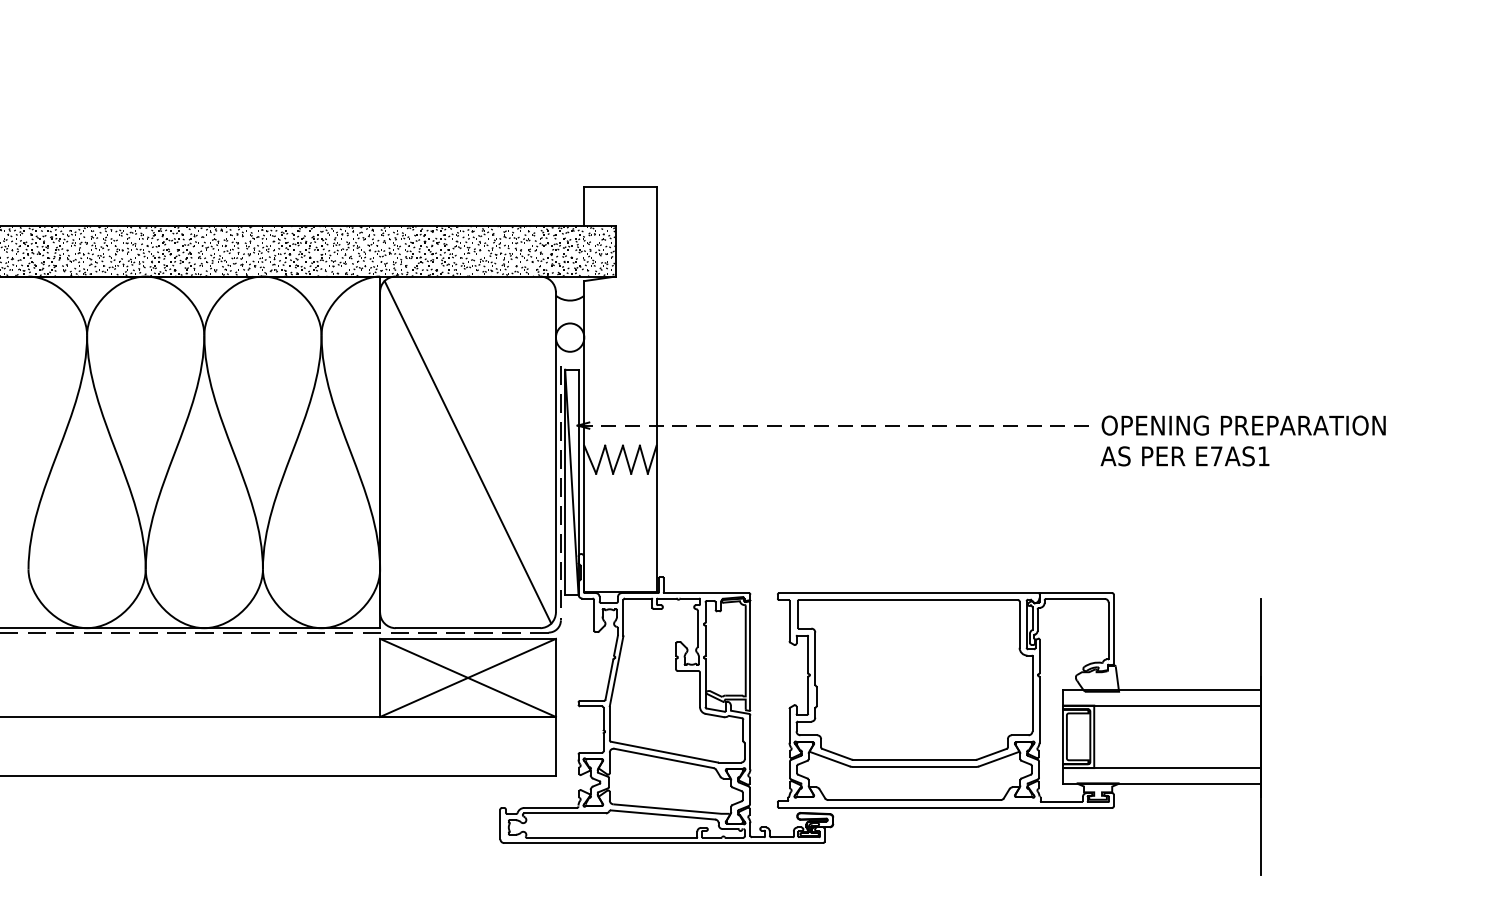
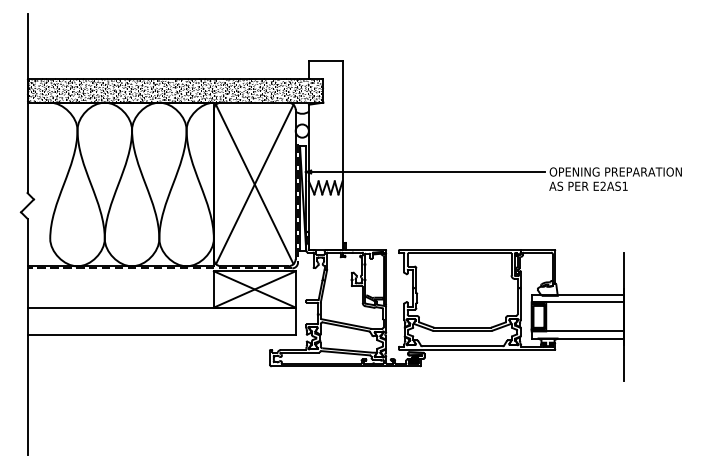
line: (834, 426) -> (425, 172), dashed -> solid
line: (467, 452) -> (254, 184), added
text: (1215, 454) -> (602, 185), E7AS1 -> E2AS1

